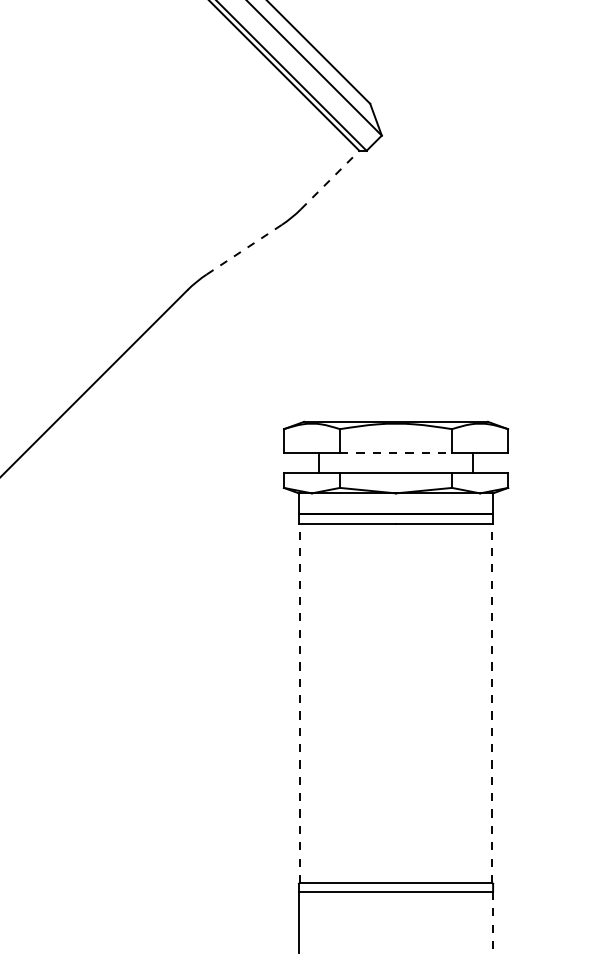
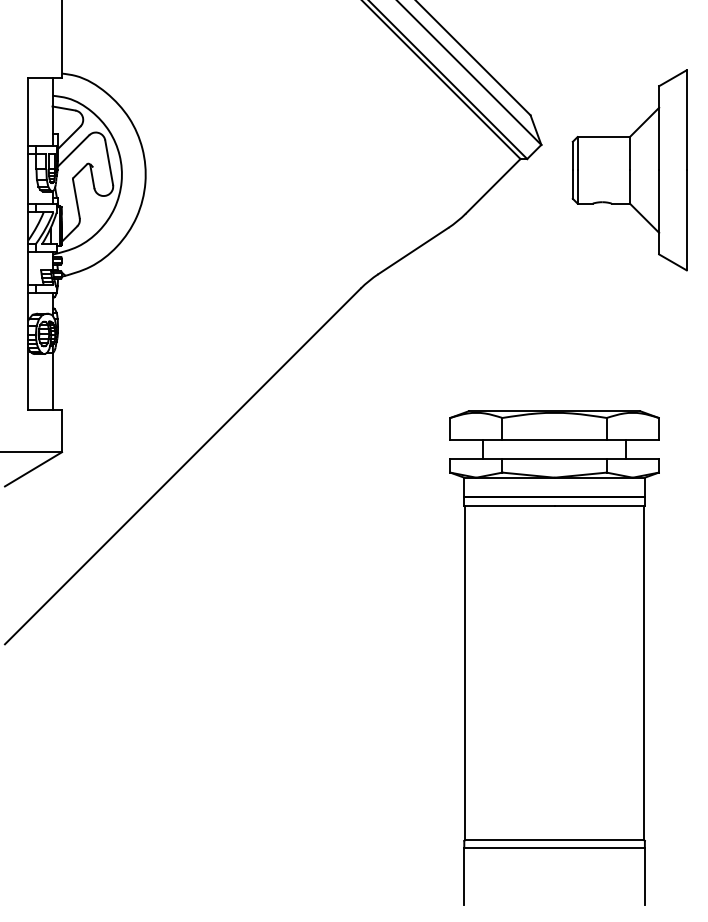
part: (476, 163) -> (629, 170), added
line: (330, 180) -> (493, 186), dashed -> solid
line: (244, 250) -> (413, 251), dashed -> solid
line: (397, 452) -> (555, 439), dashed -> solid
line: (300, 703) -> (465, 673), dashed -> solid
line: (491, 703) -> (643, 673), dashed -> solid
line: (492, 922) -> (644, 876), dashed -> solid

